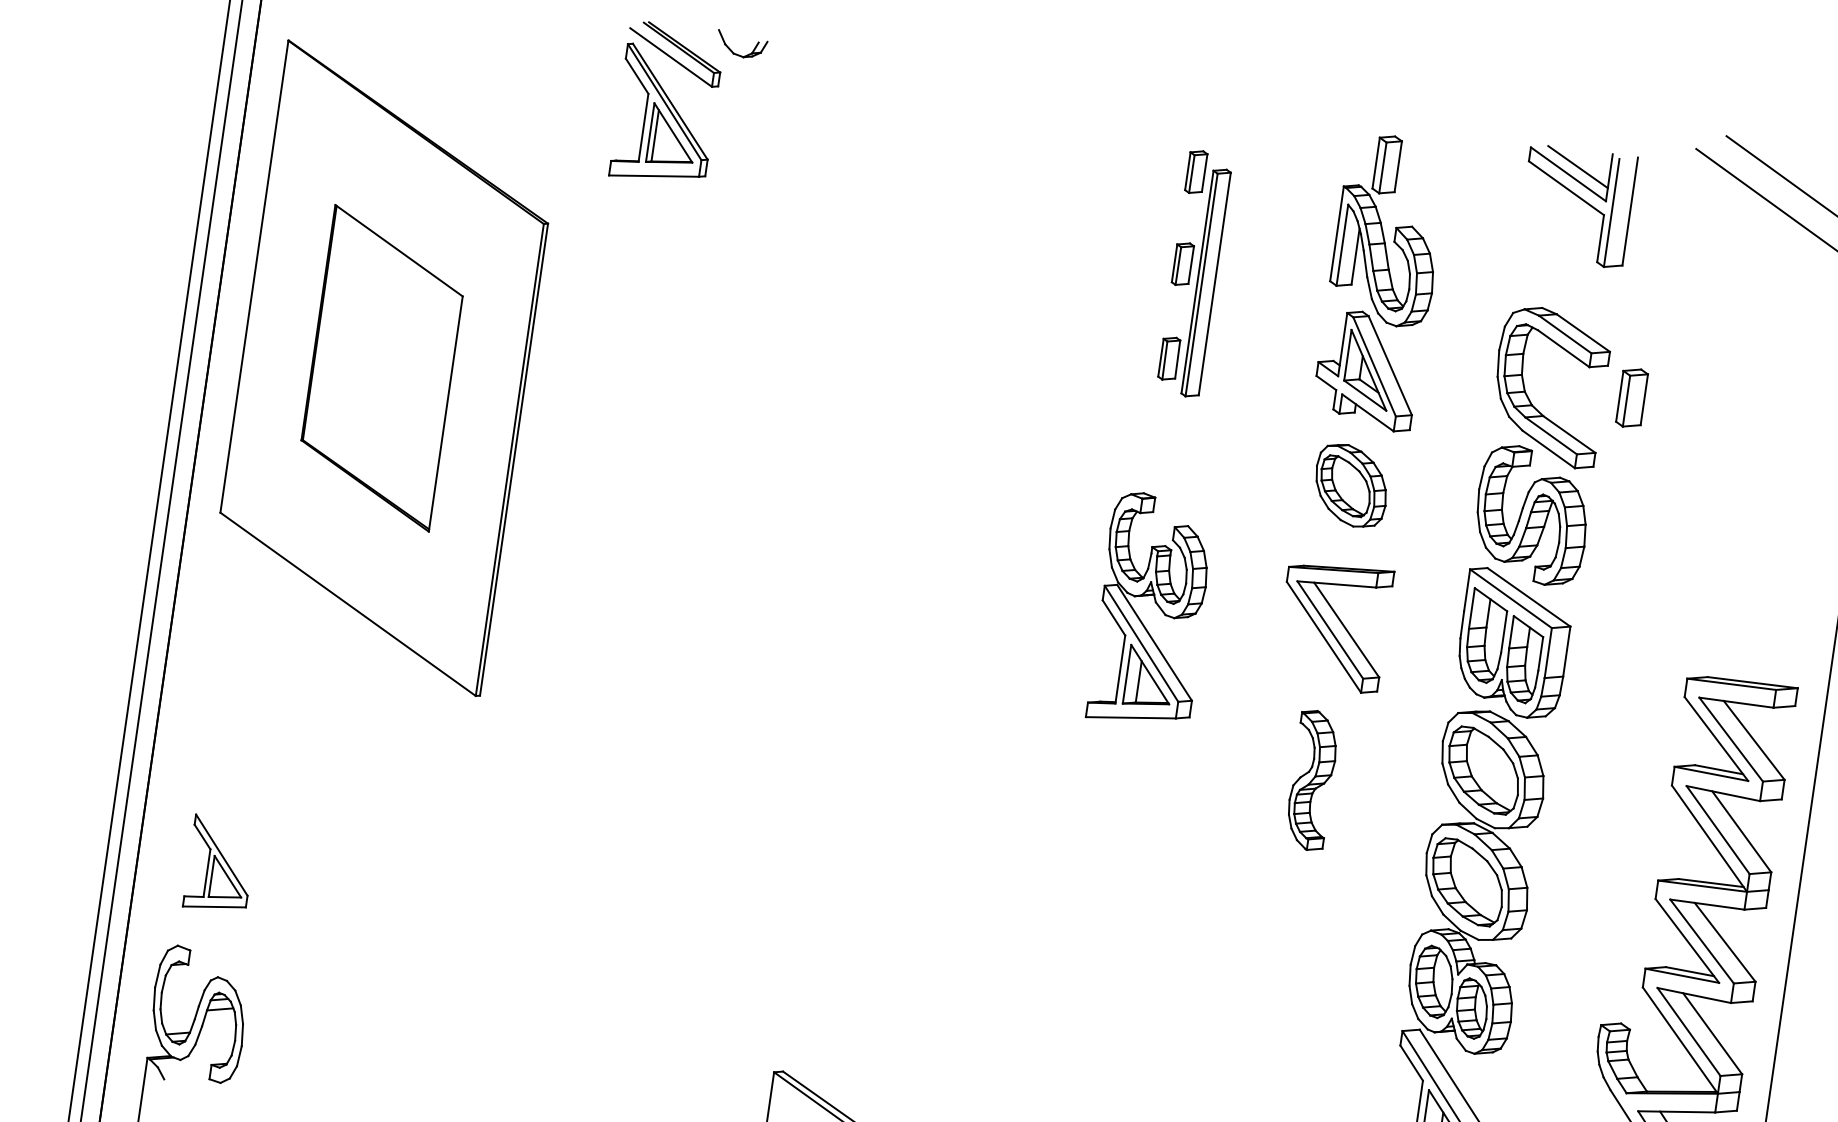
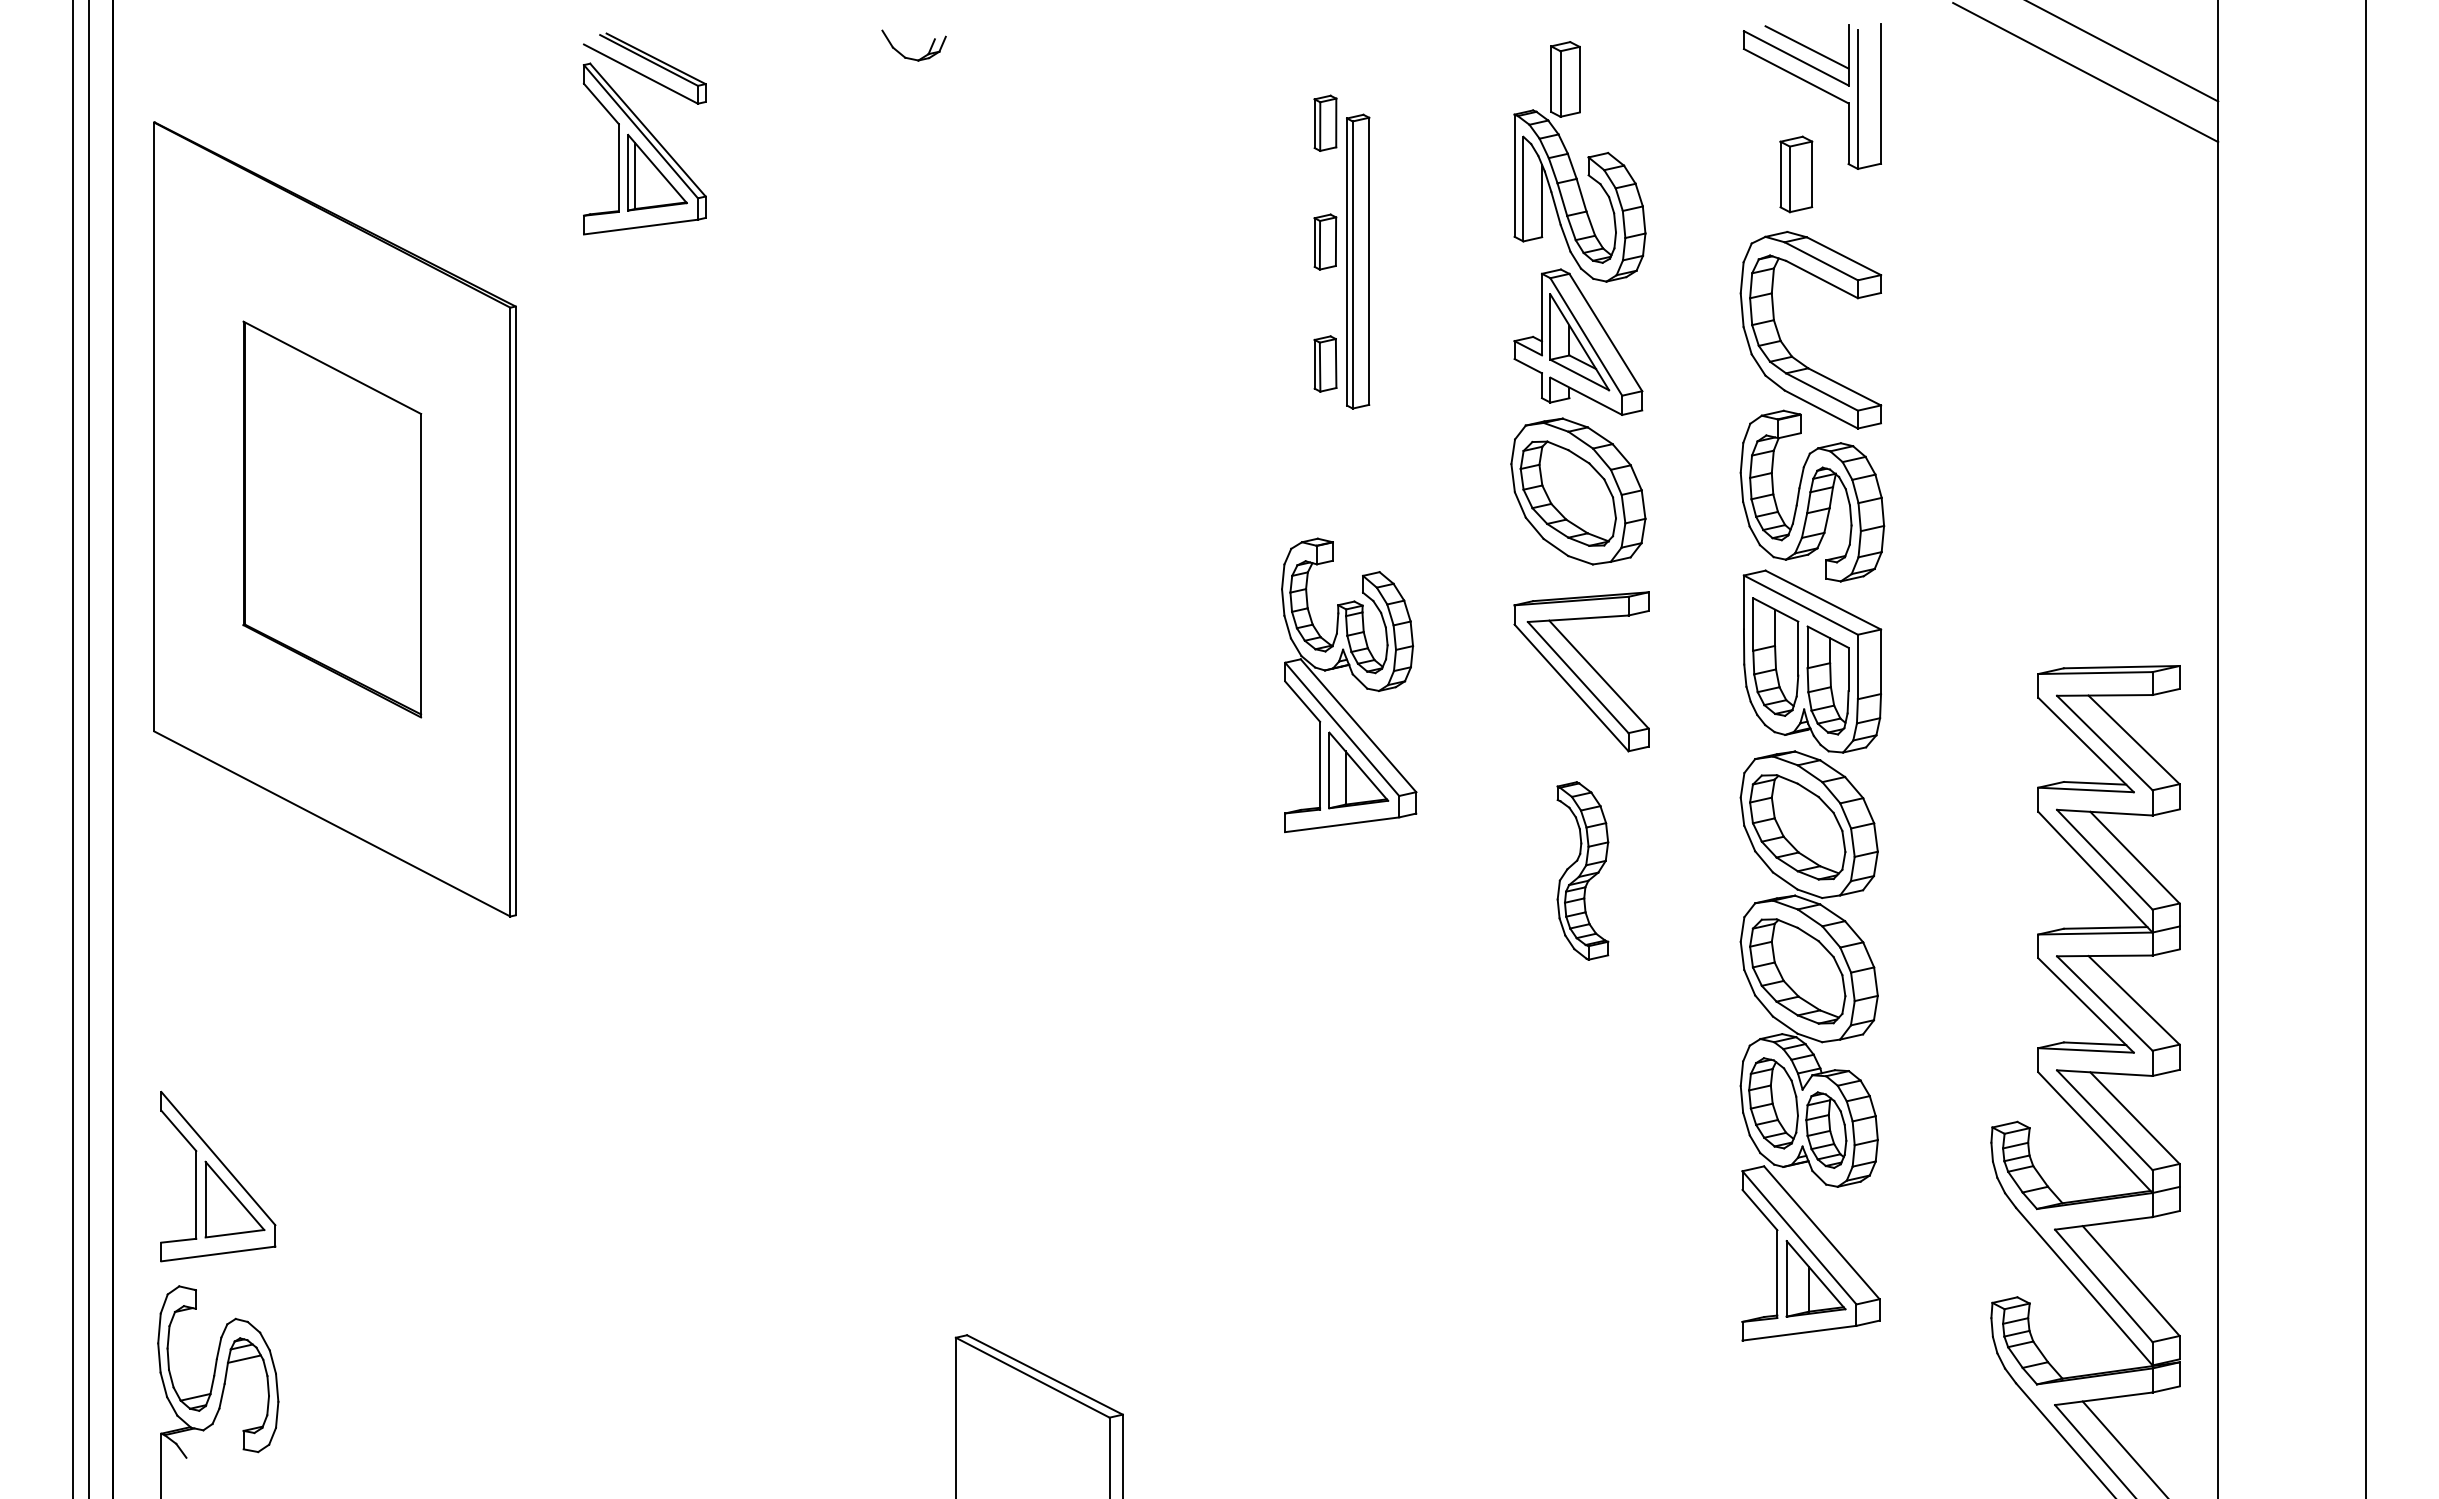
part: (737, 53) -> (910, 57), moved
part: (1632, 398) -> (1796, 174), moved
part: (1351, 485) -> (1578, 491), size x1.43
part: (220, 864) -> (218, 1176), size x1.43

